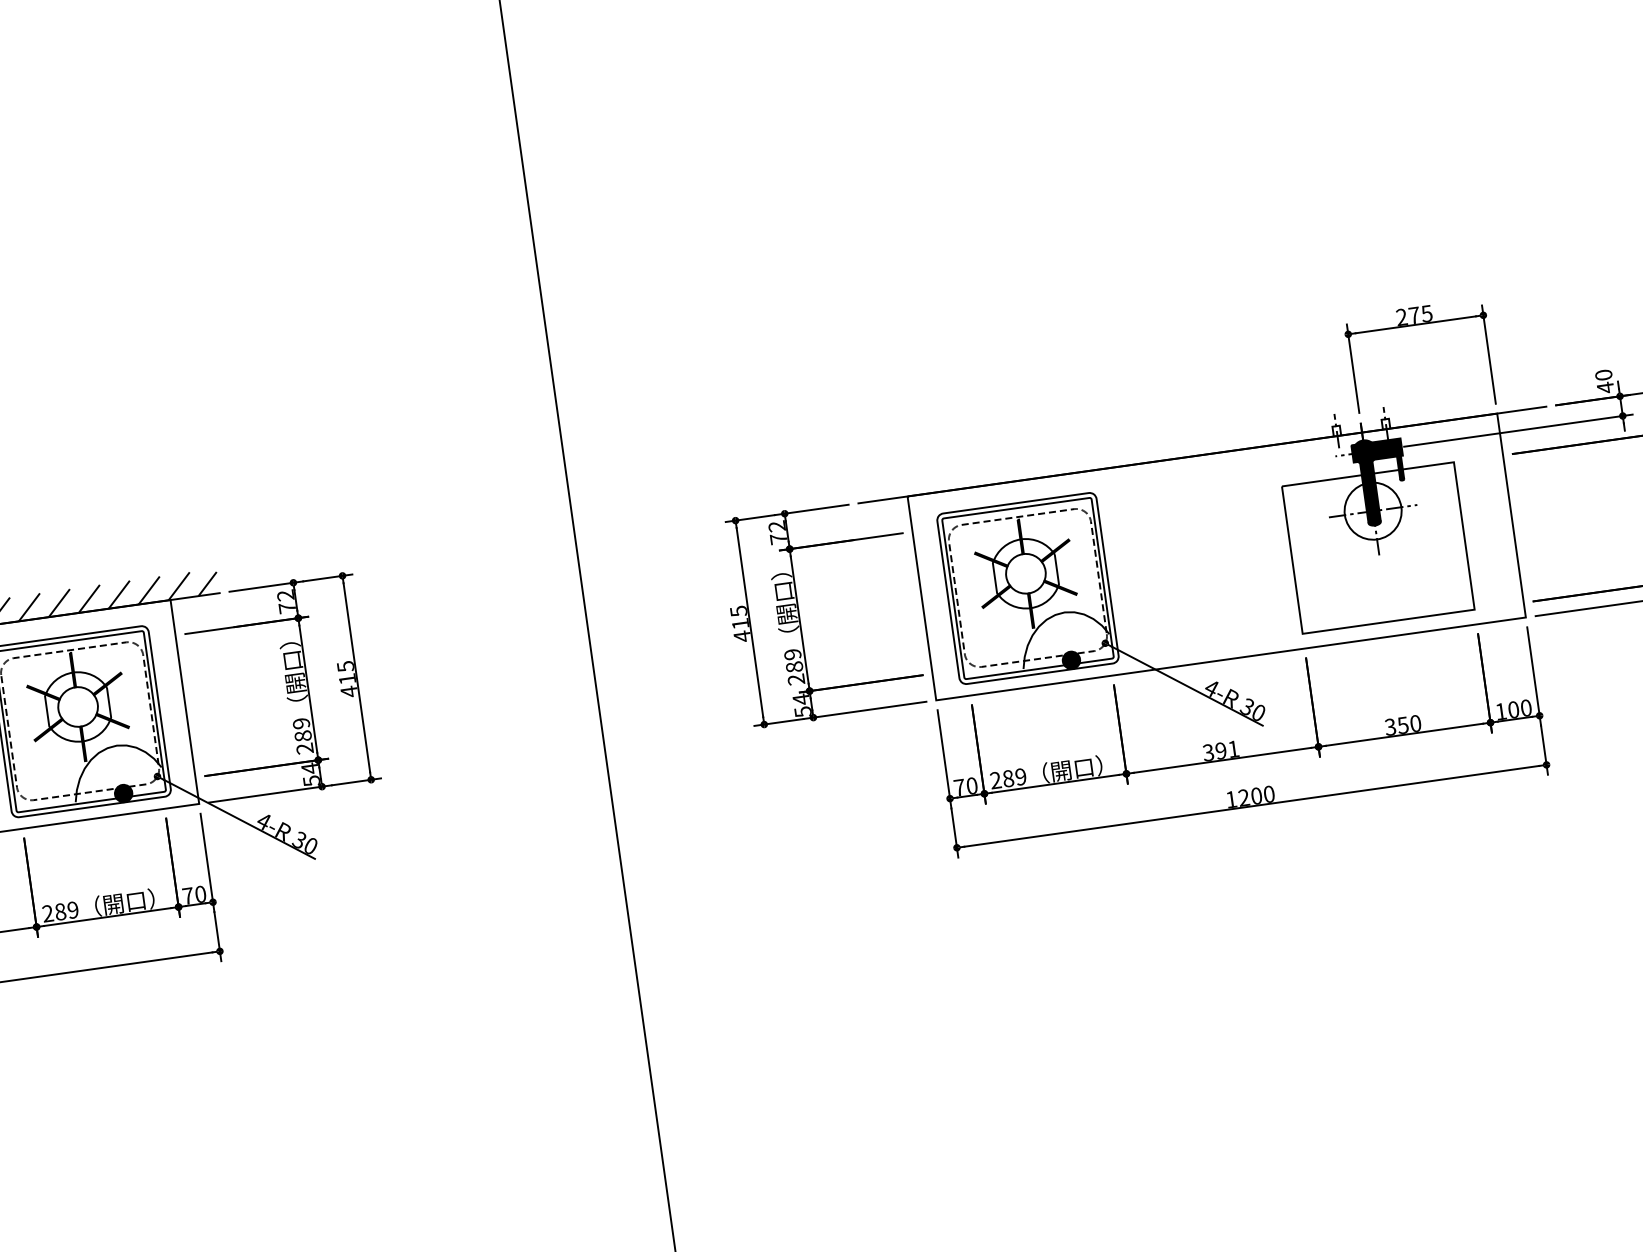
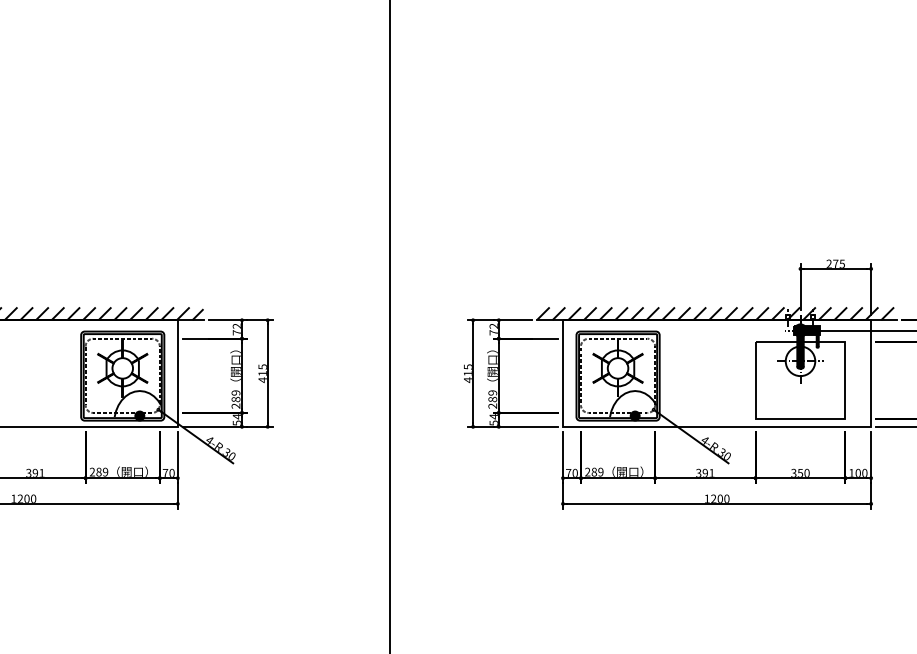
hatch: (1197, 442) -> (715, 313), added

